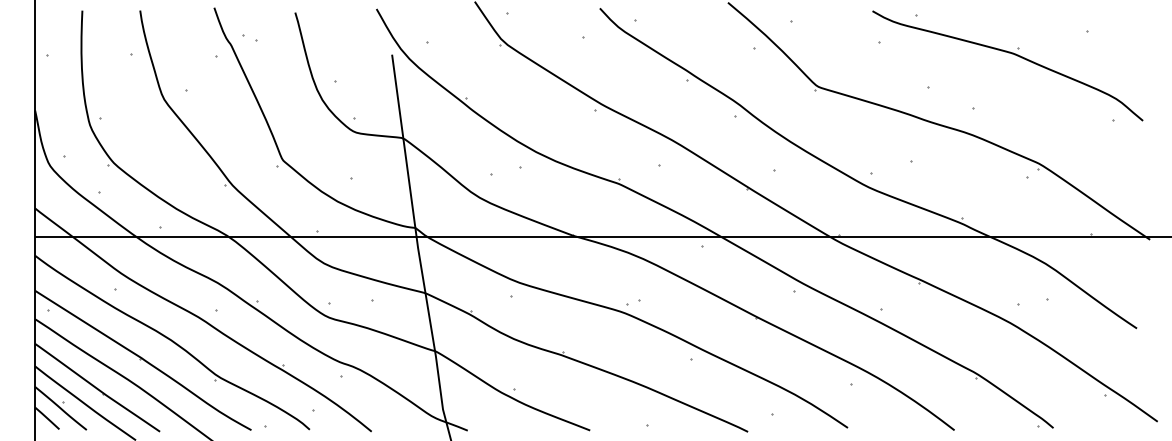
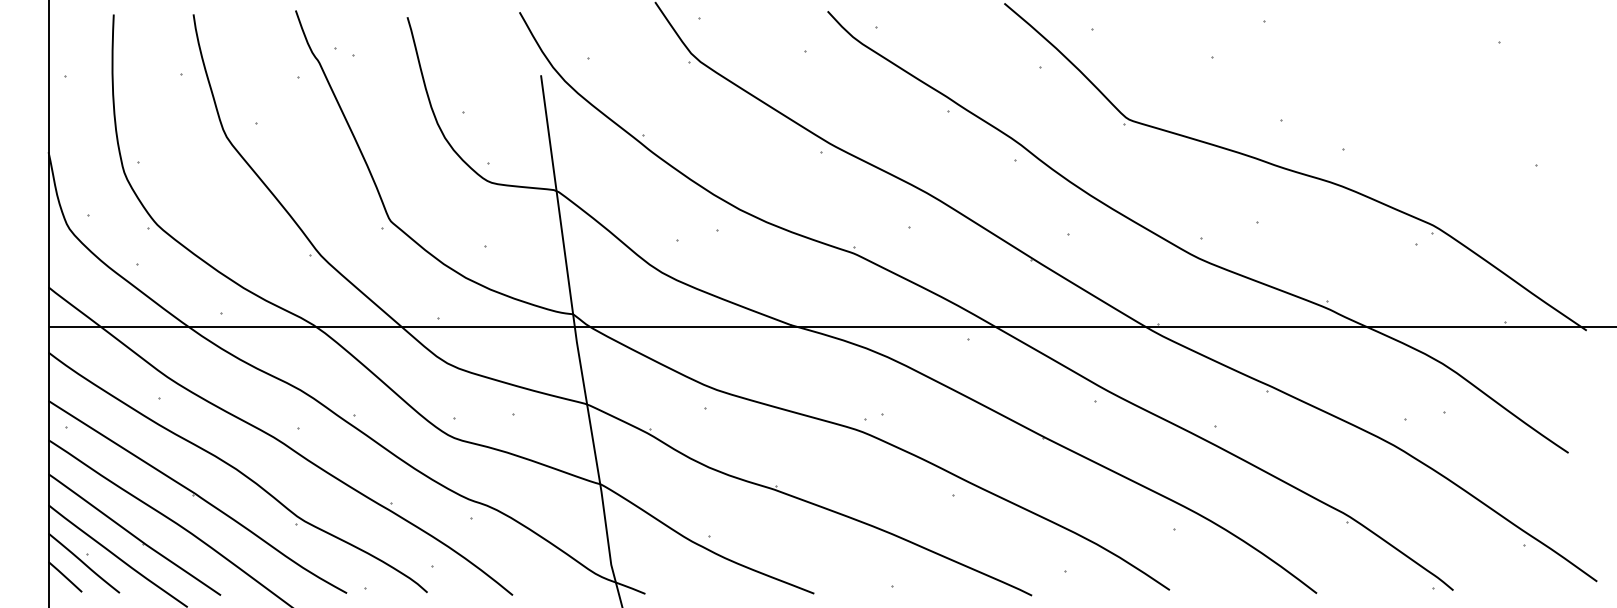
part: (1008, 53) -> (1391, 73), removed

